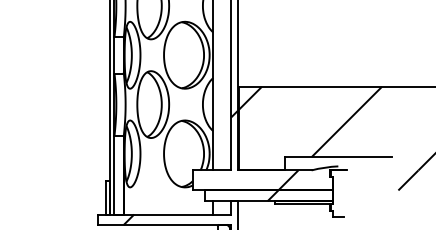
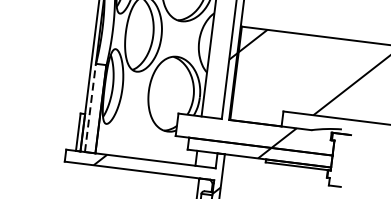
line: (114, 174) -> (90, 107), solid -> dashed

